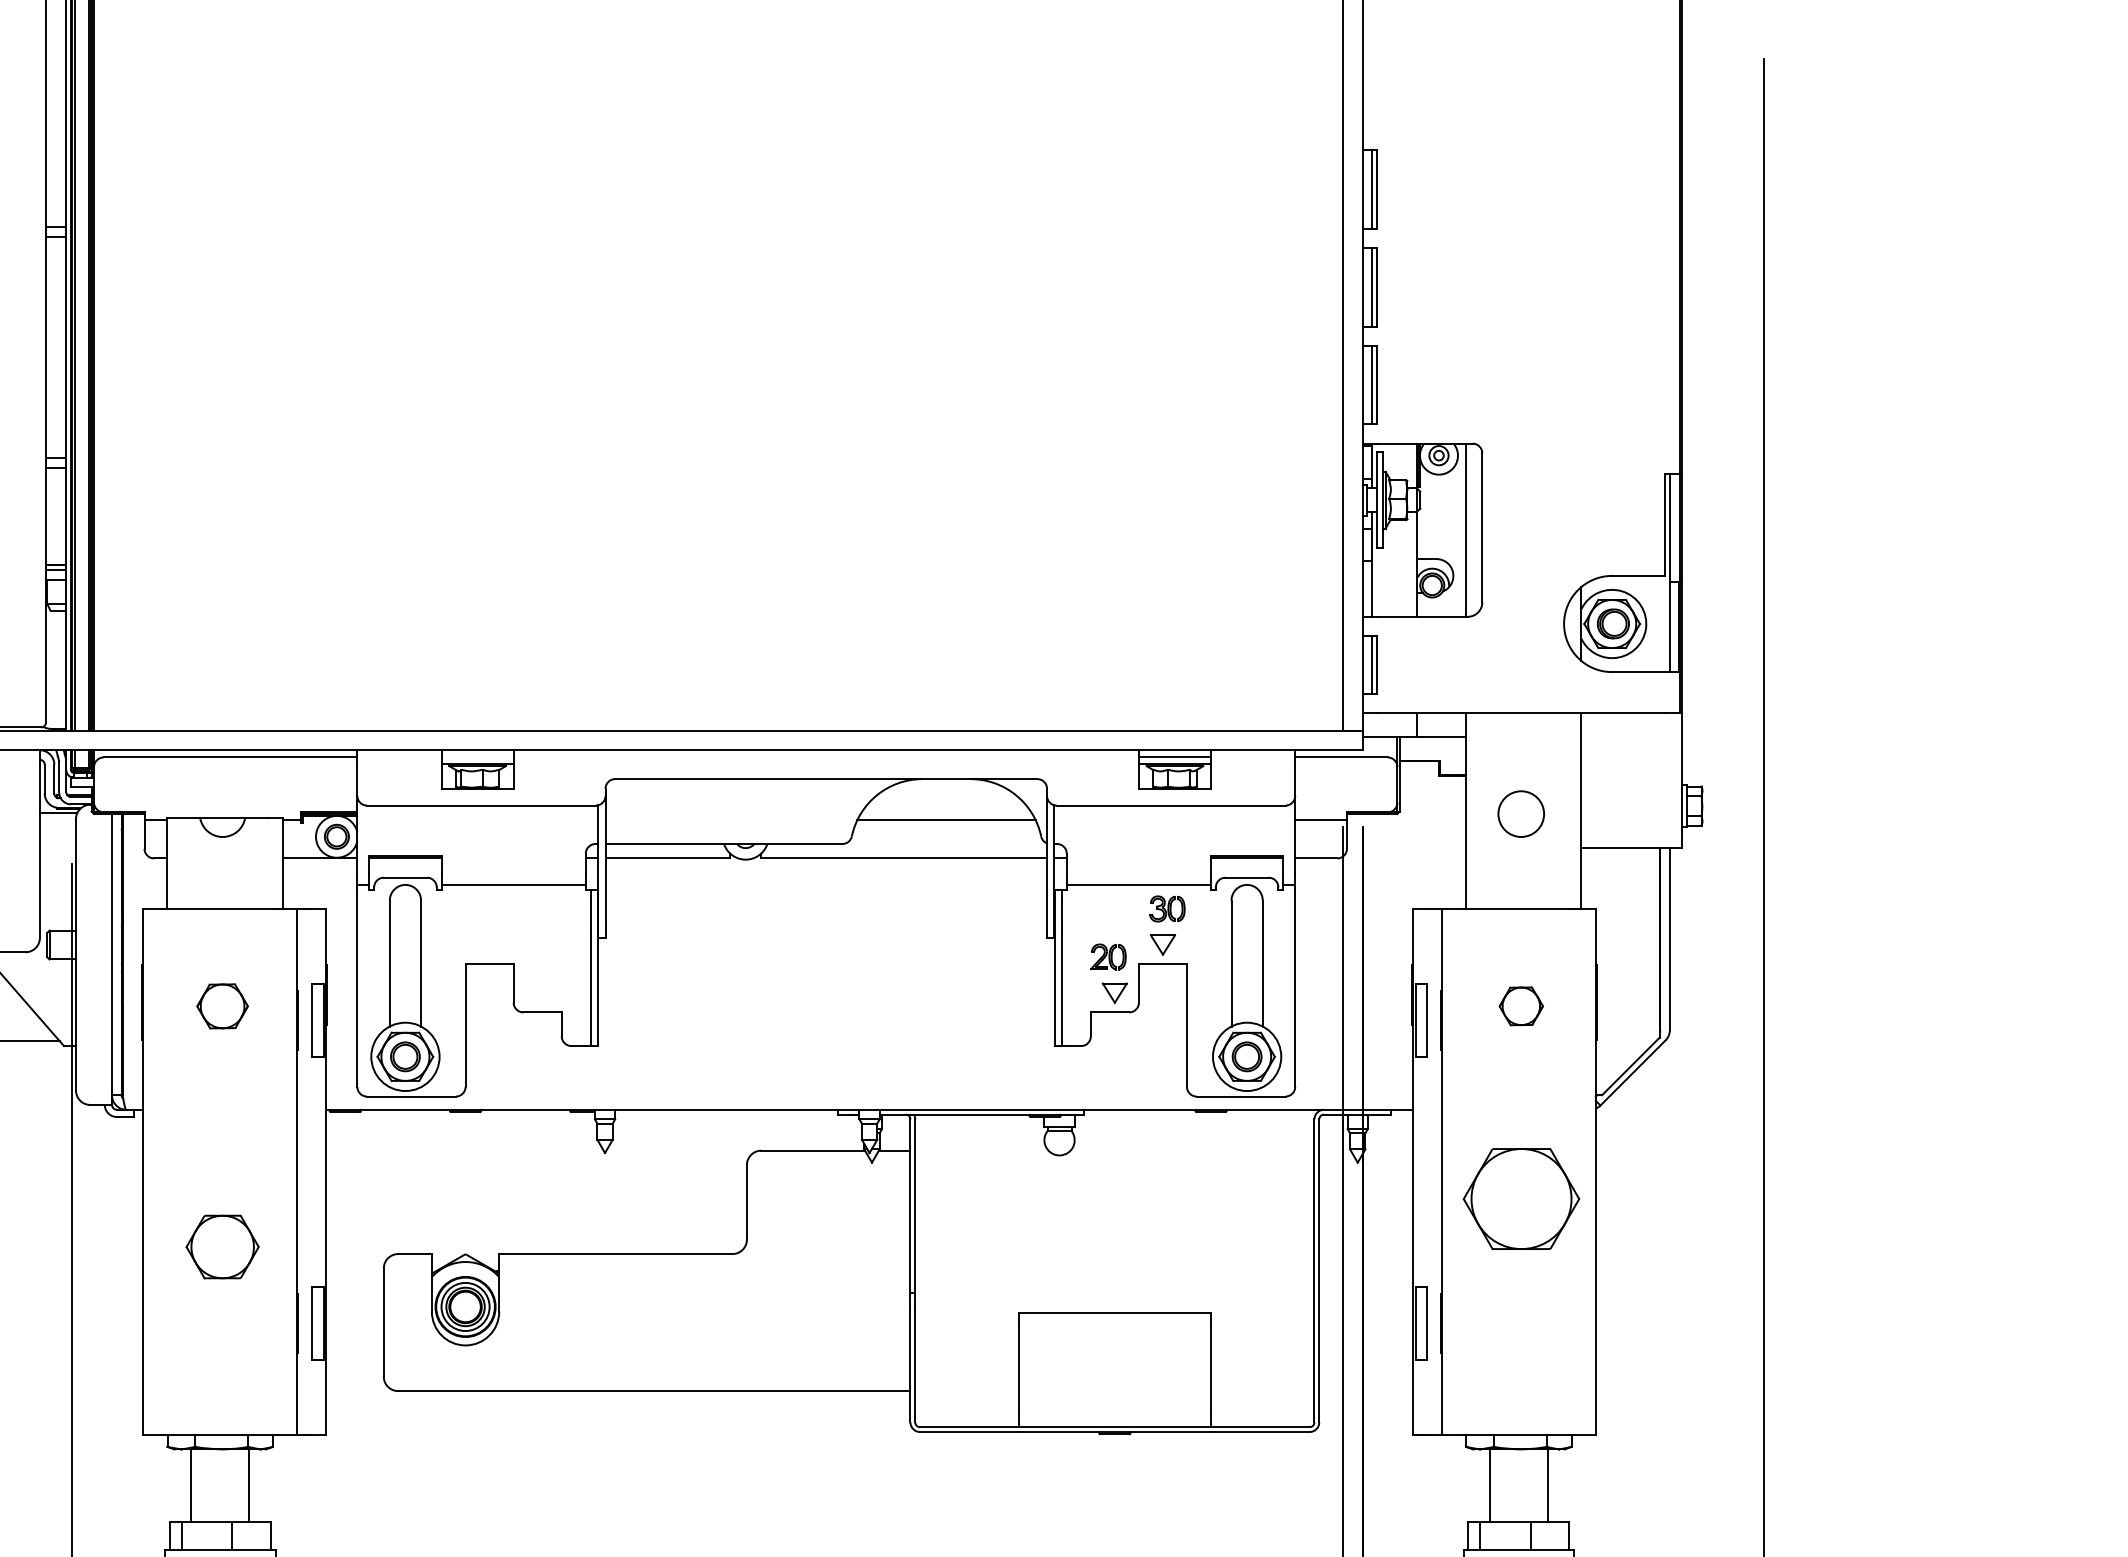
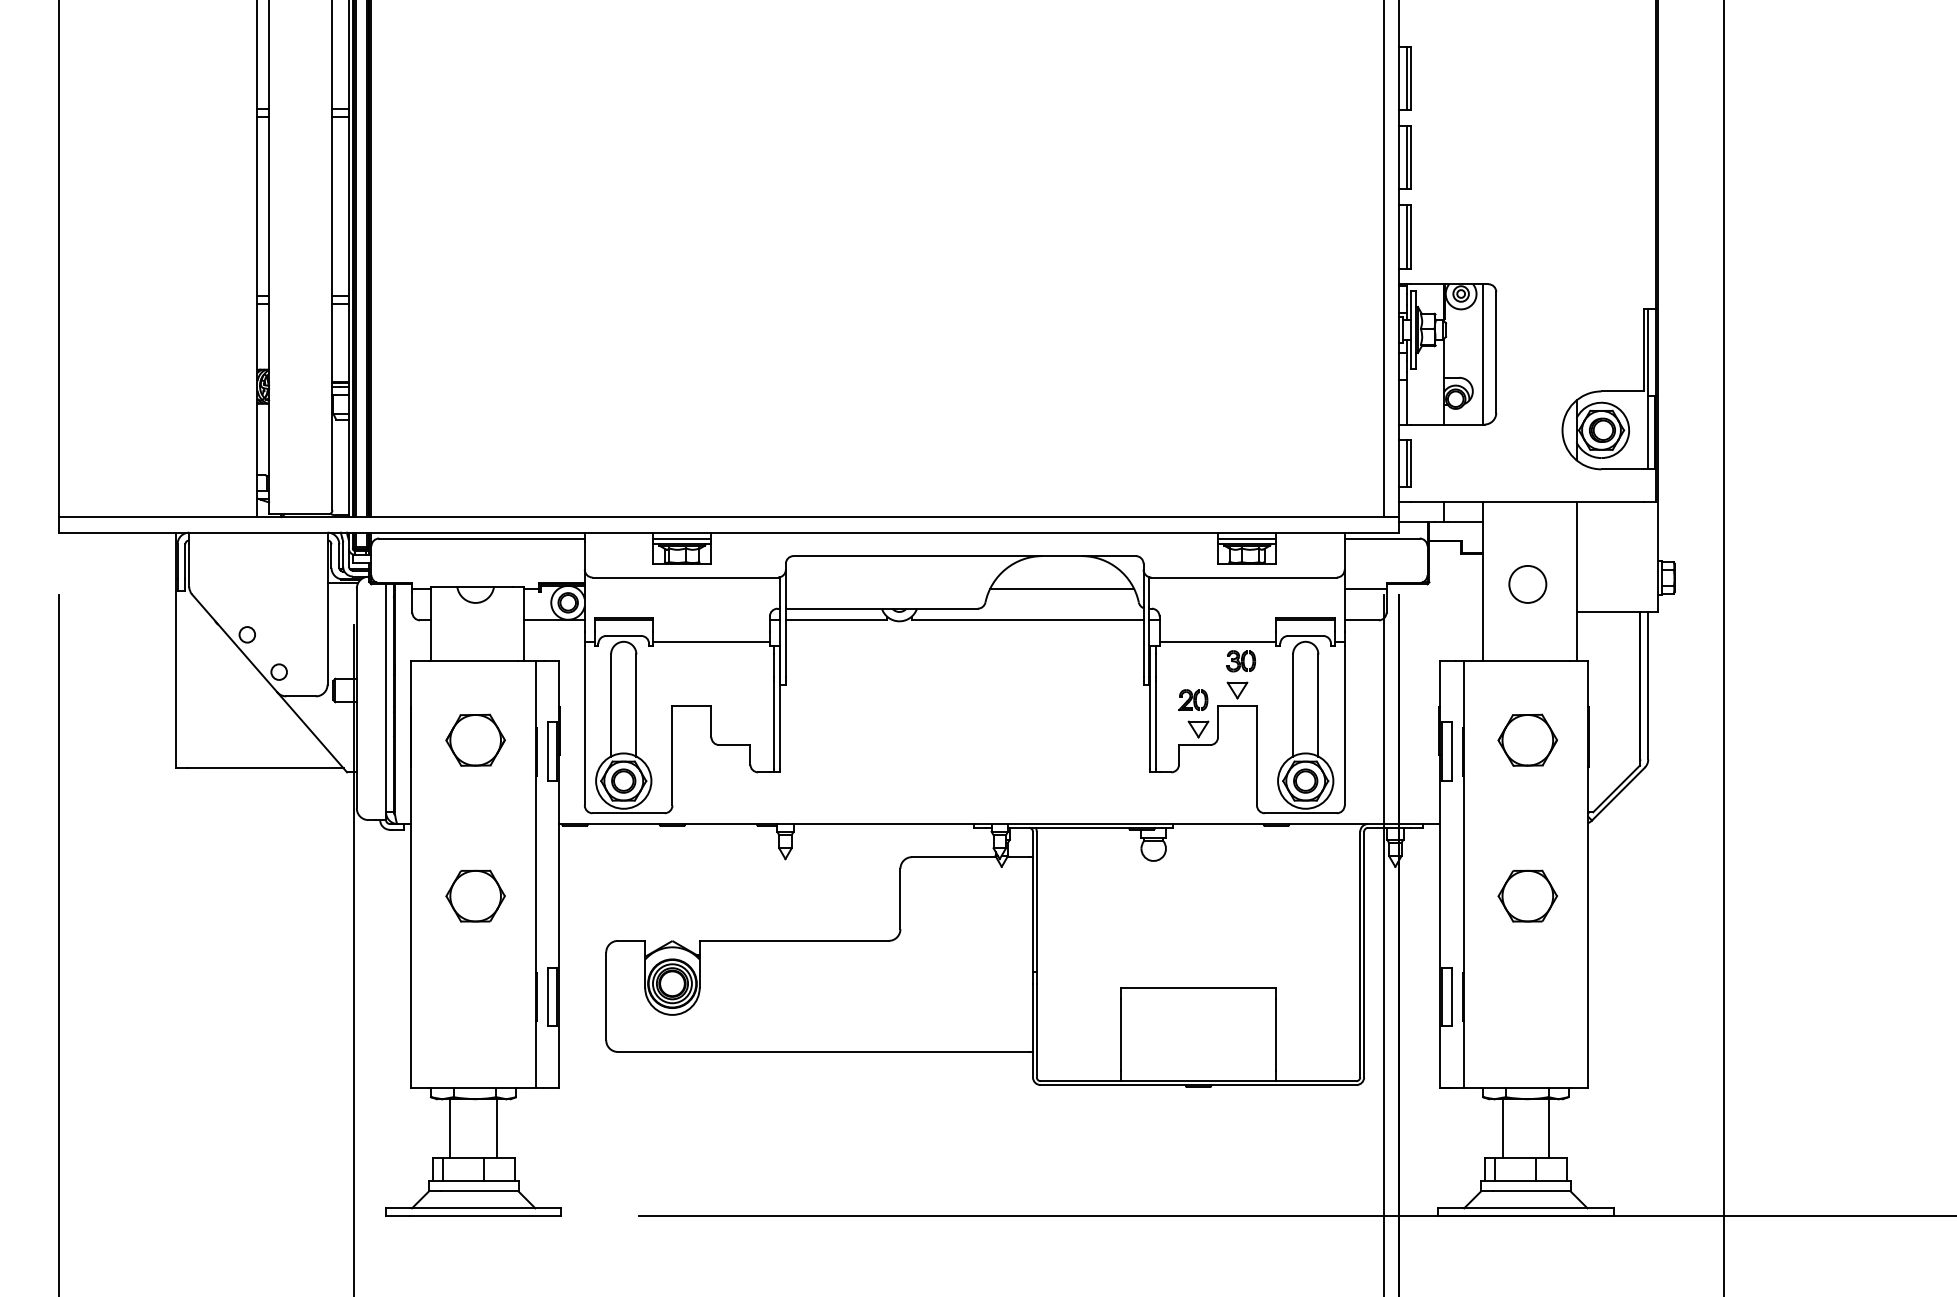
line: (476, 757) -> (681, 538), added
part: (222, 1005) -> (475, 739), size x1.43
part: (1520, 1005) -> (1527, 739), size x1.67
part: (1520, 1198) -> (1527, 895), size x0.62
part: (222, 1246) -> (475, 895), moved

